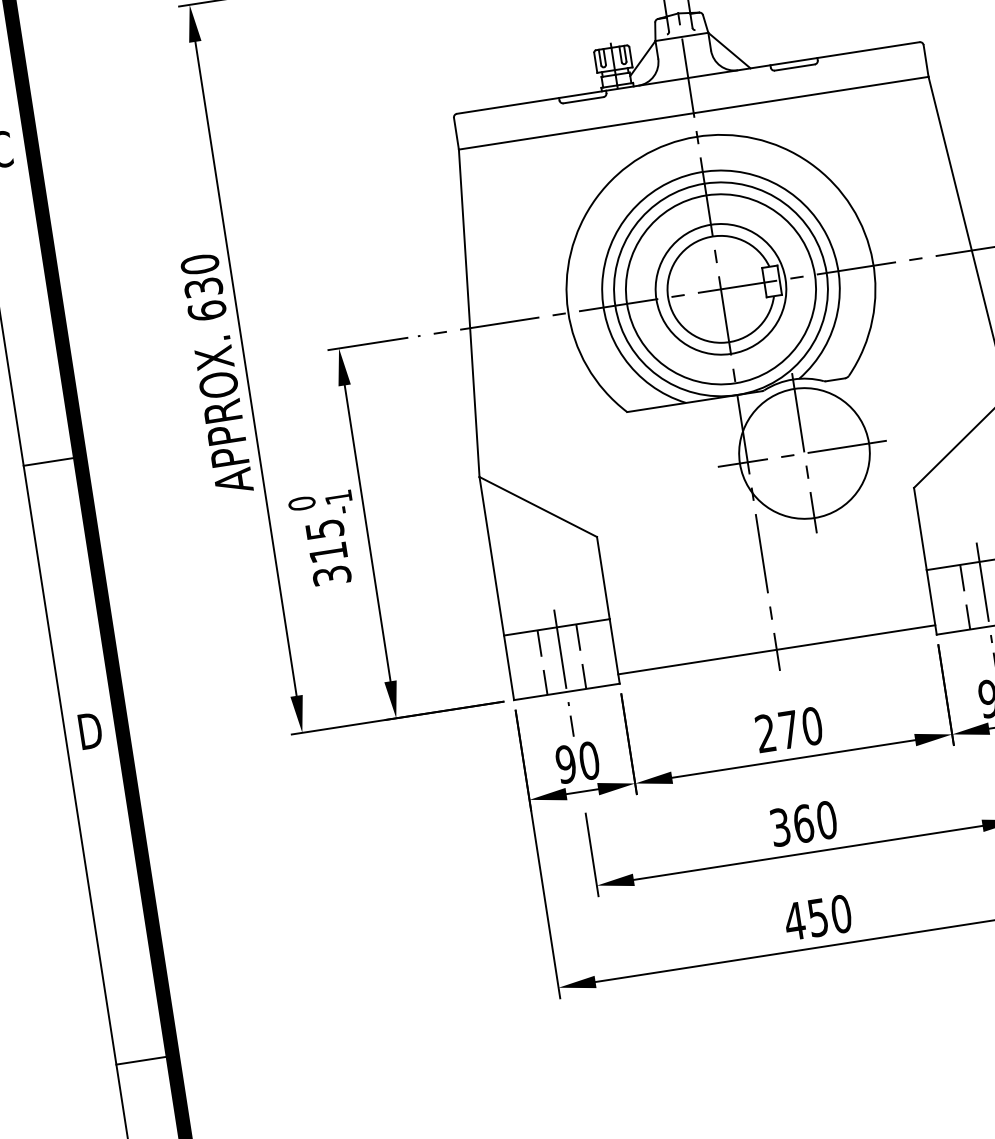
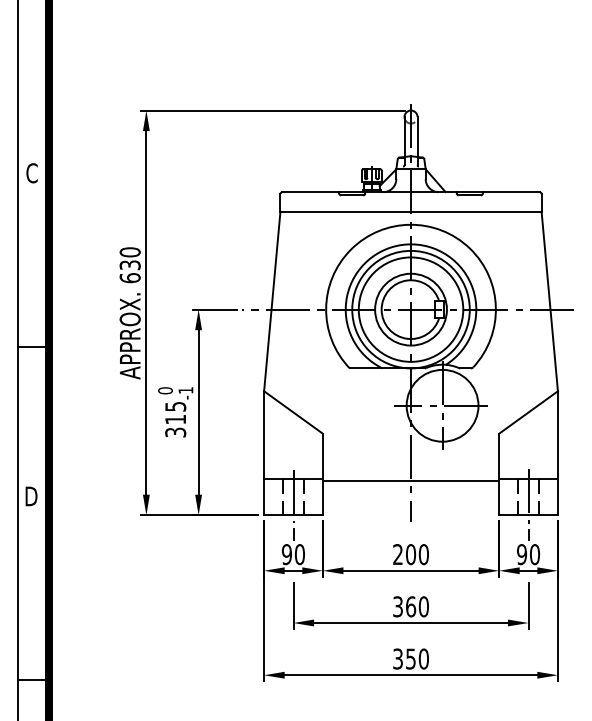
line: (775, 650) -> (410, 481), moved
text: (790, 729) -> (411, 554), 270 -> 200
text: (793, 920) -> (397, 658), 450 -> 350

